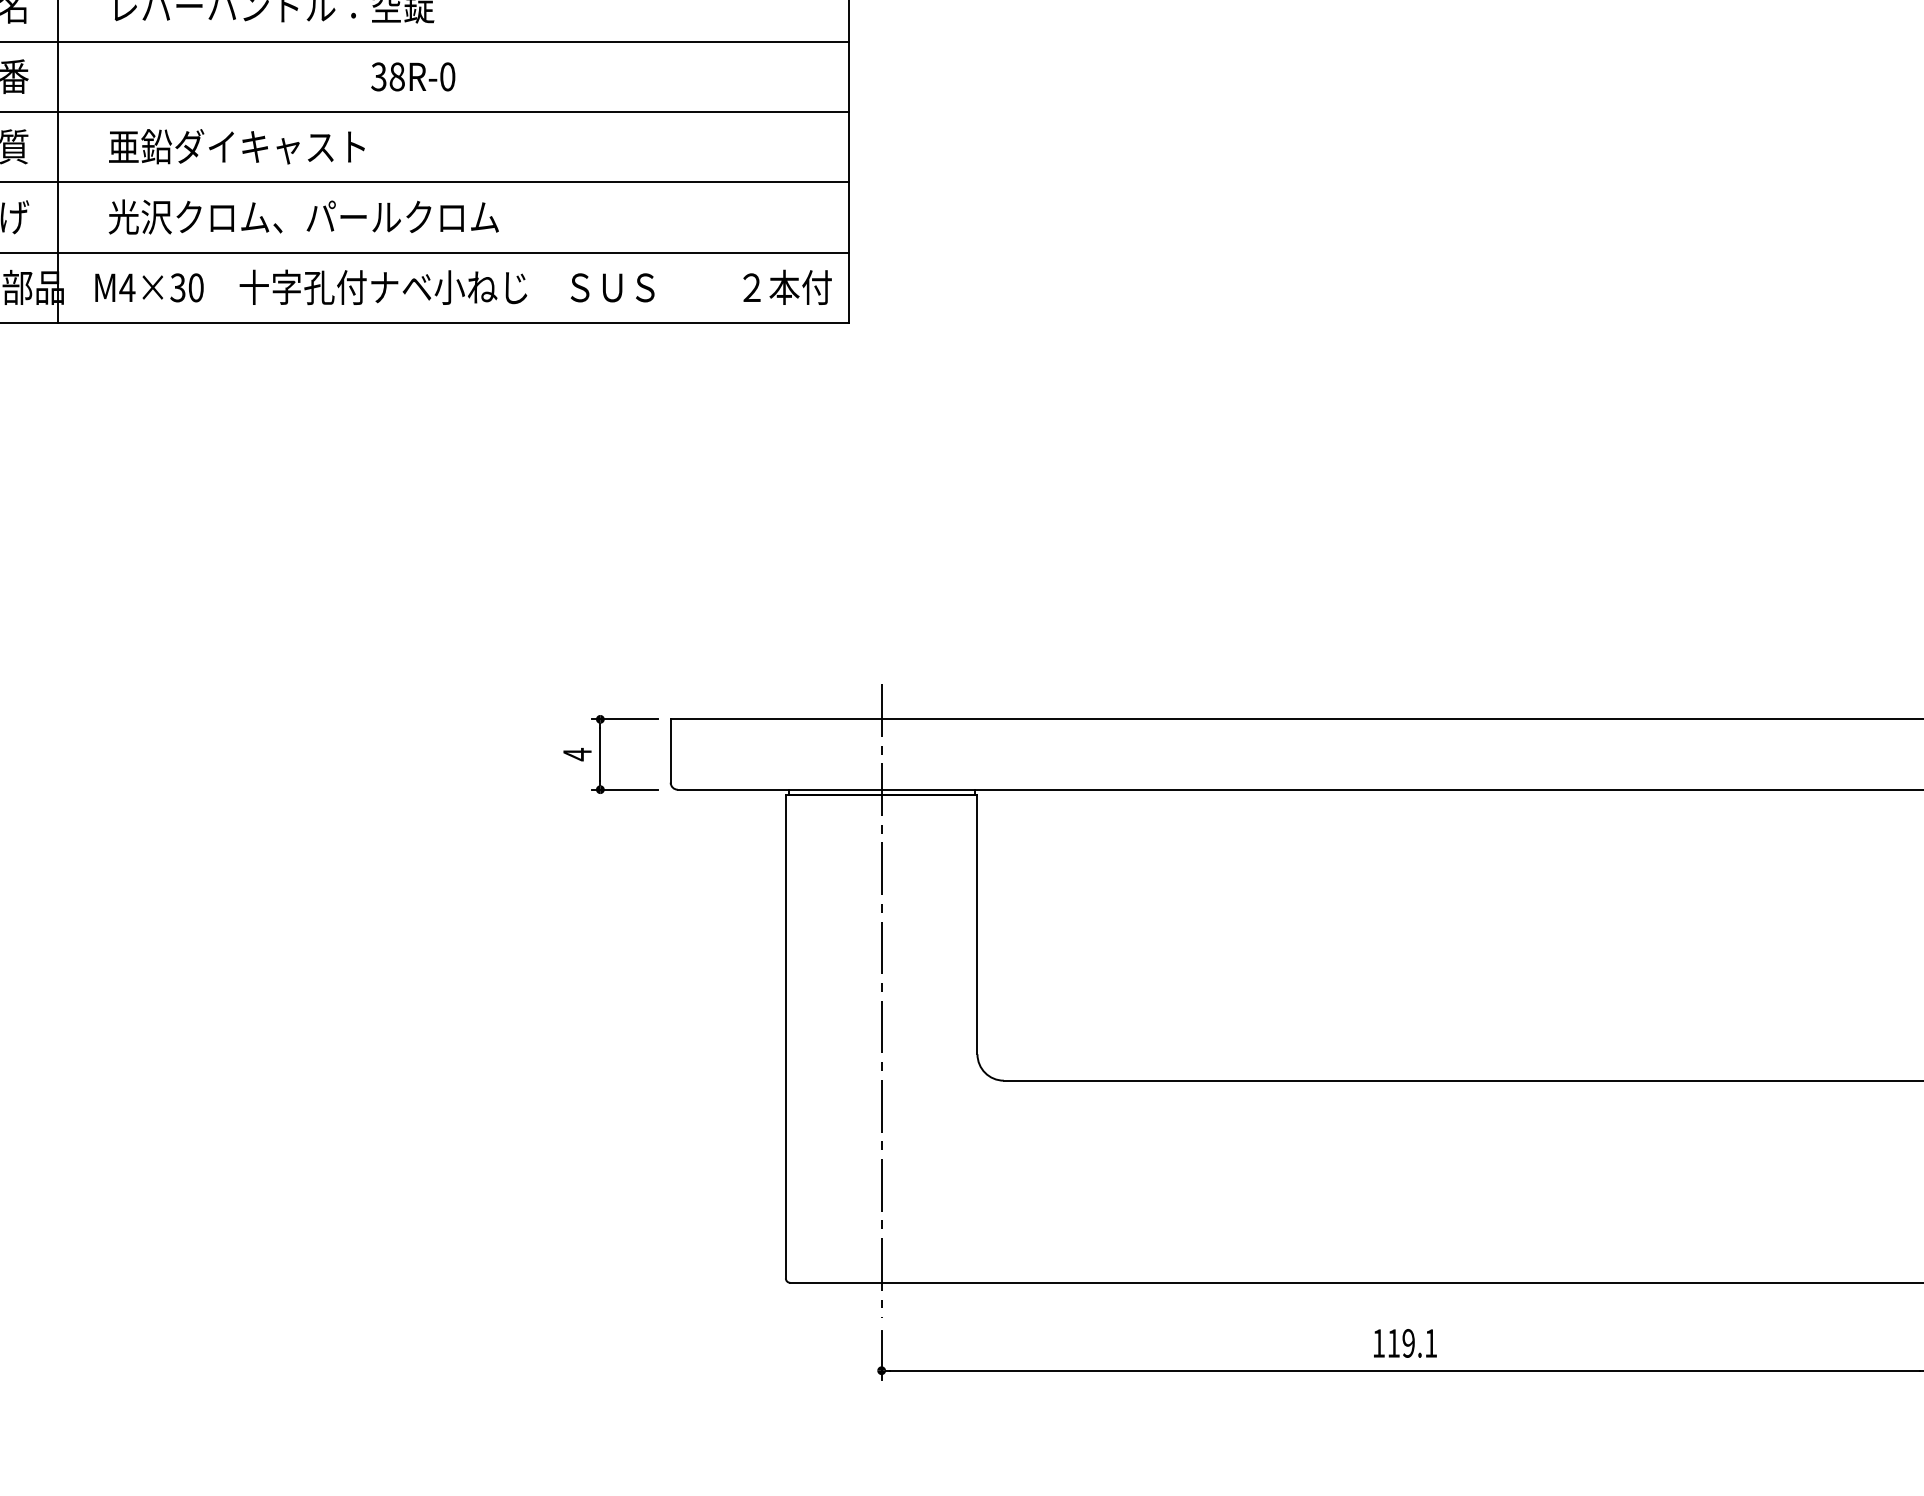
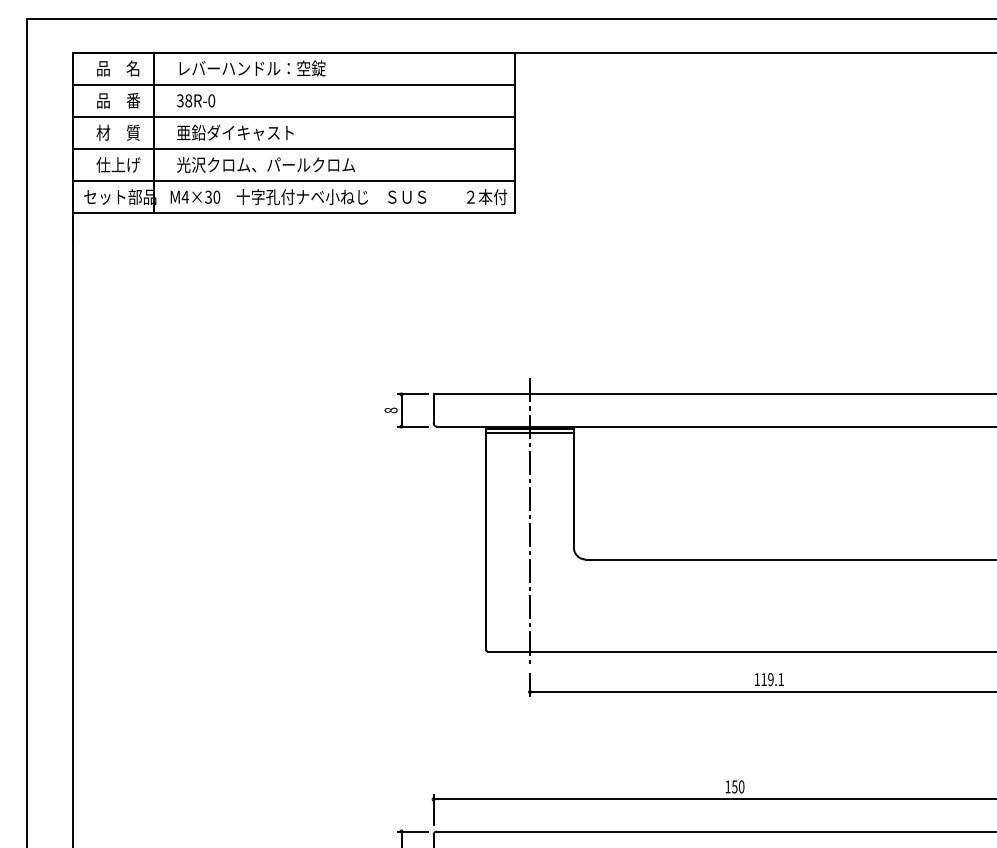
text: (414, 76) -> (196, 100), moved
text: (576, 754) -> (390, 410), 4 -> 8
line: (880, 804) -> (529, 433), added

